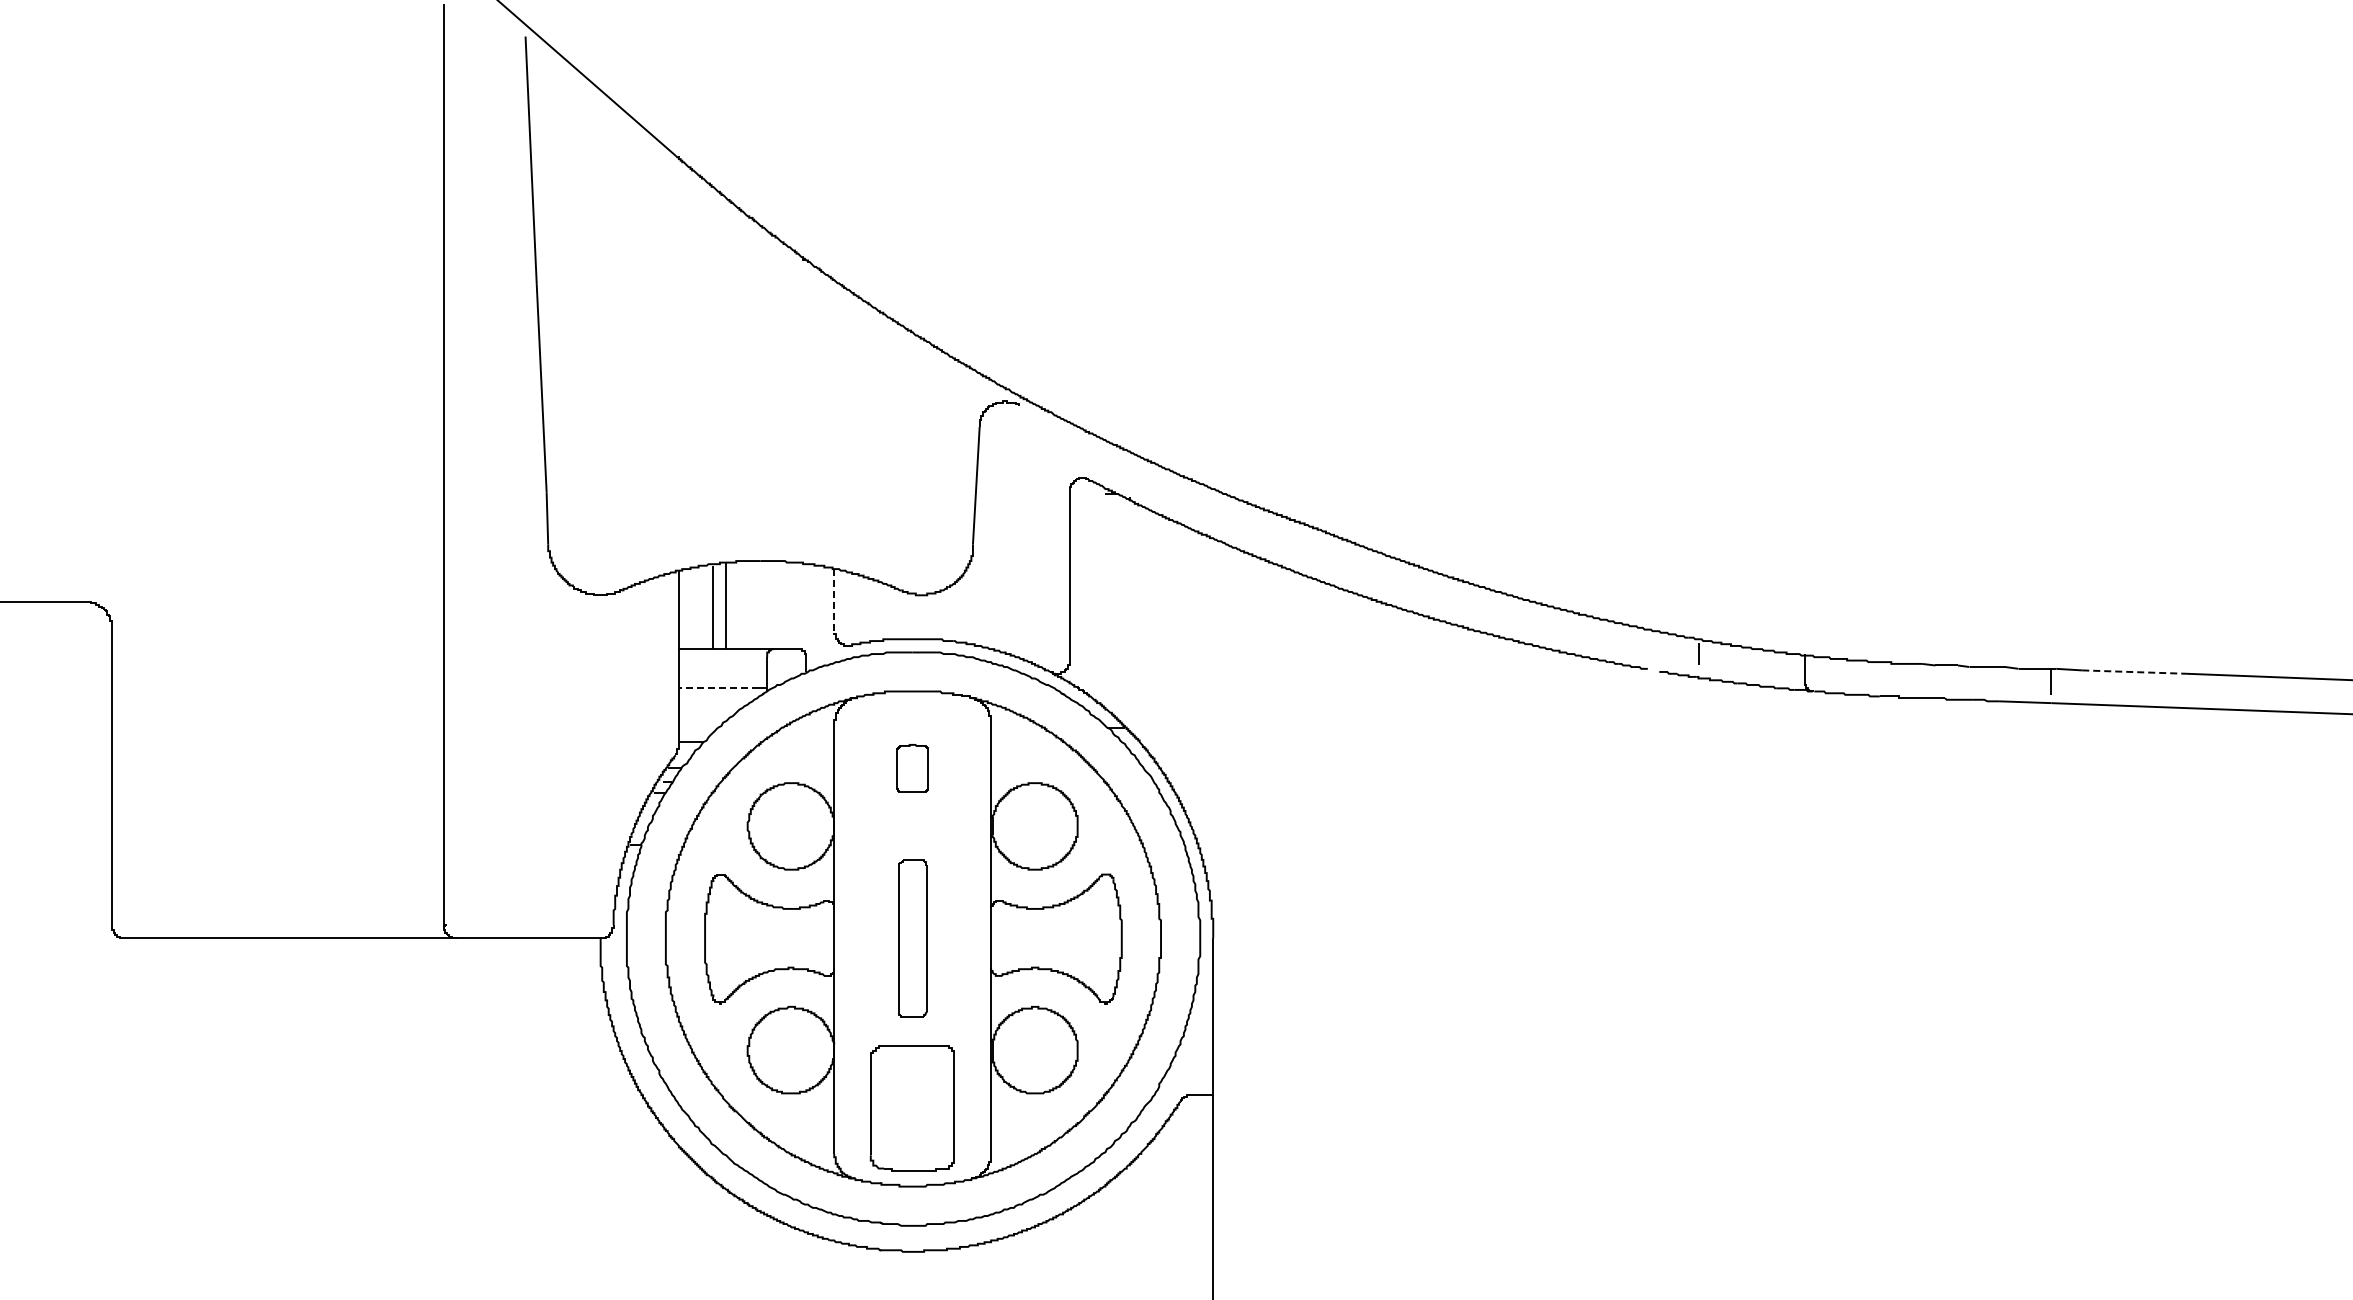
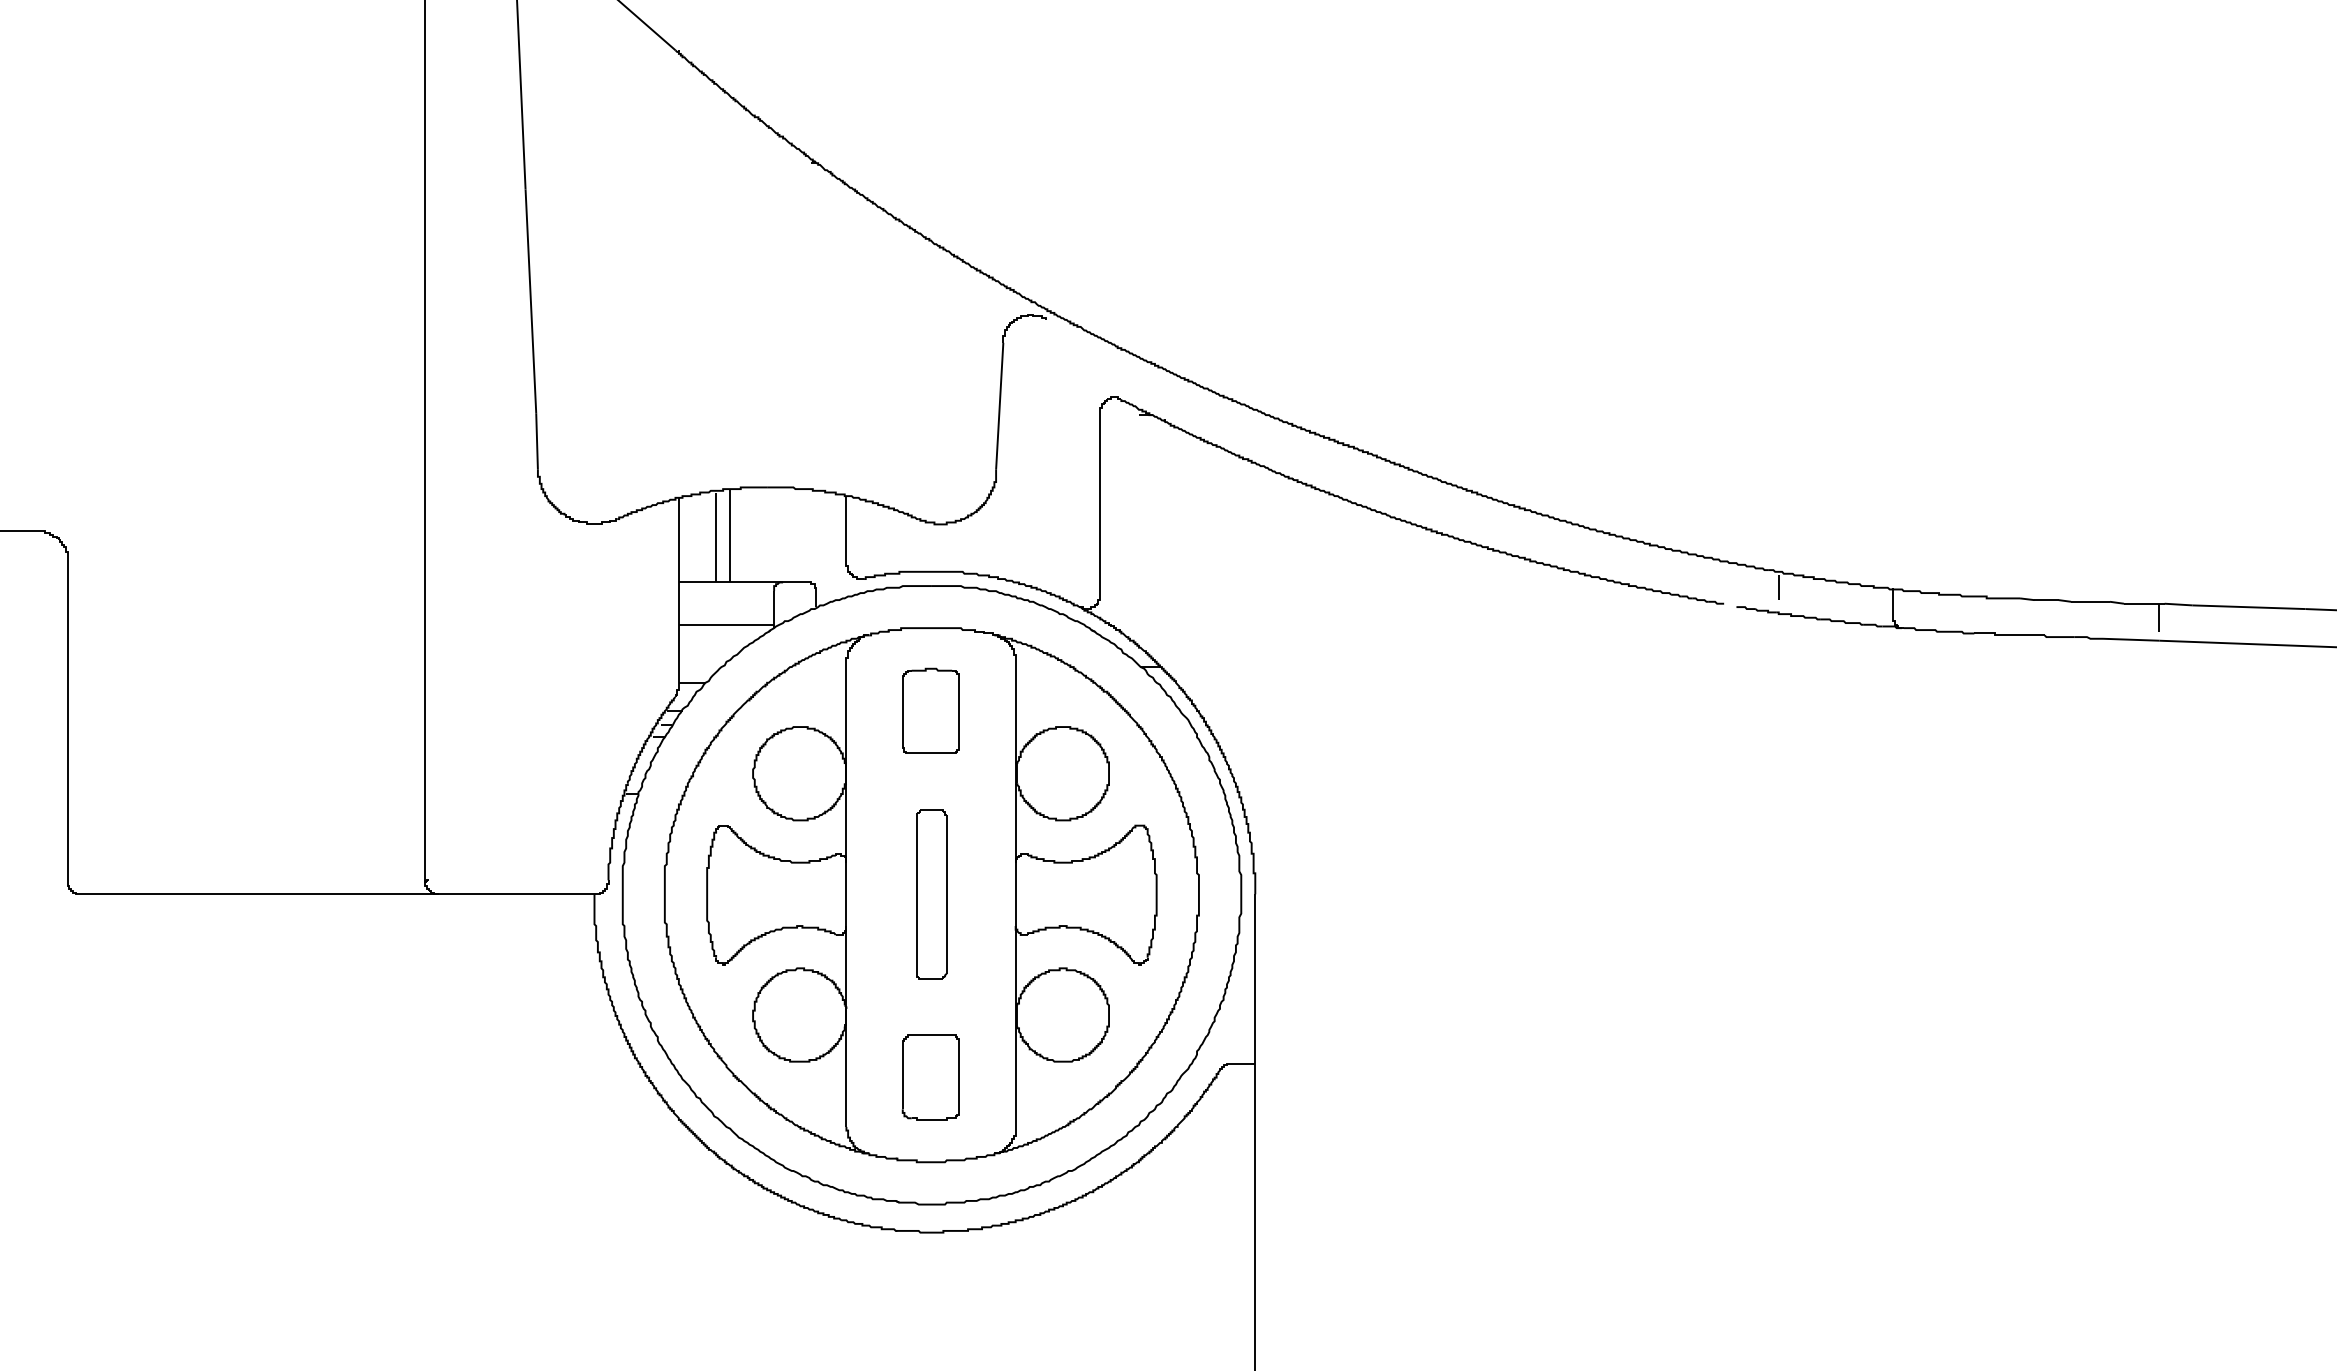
line: (834, 600) -> (846, 530), dashed -> solid
line: (2135, 672) -> (2250, 607), dashed -> solid
line: (718, 688) -> (721, 624), dashed -> solid
part: (912, 768) -> (930, 711), size x1.67
part: (912, 1107) -> (930, 1076), size x0.62

